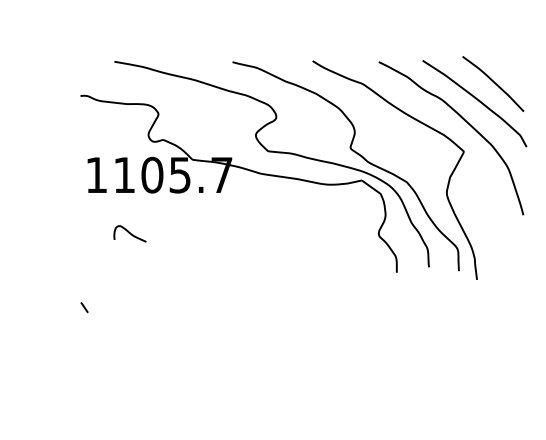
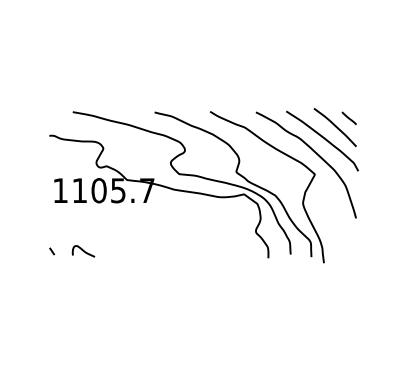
line: (512, 70) -> (348, 118), added
curve: (129, 234) -> (83, 251), moved
curve: (85, 307) -> (52, 251), moved

